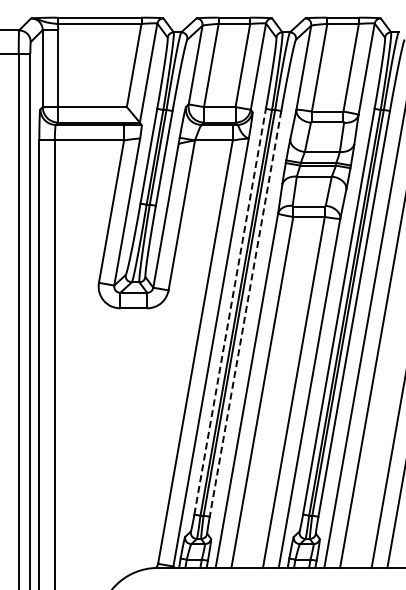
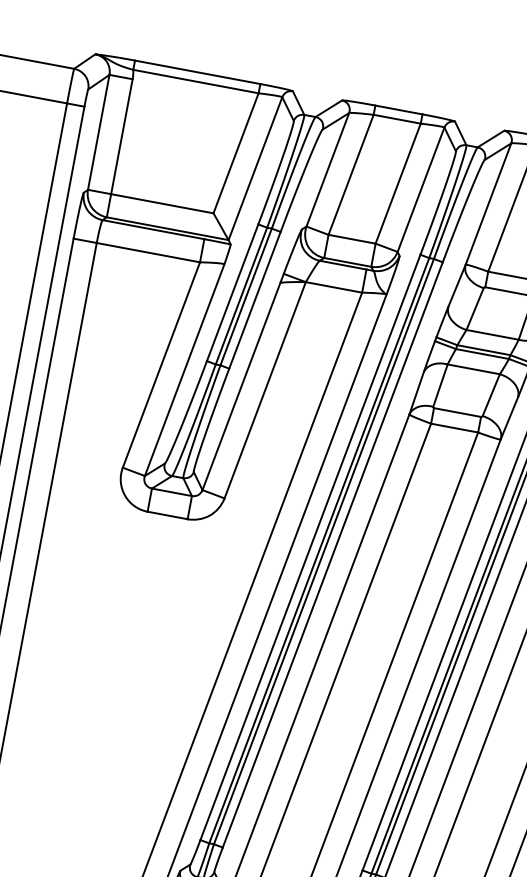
line: (230, 311) -> (311, 547), dashed -> solid
line: (245, 313) -> (332, 554), dashed -> solid

